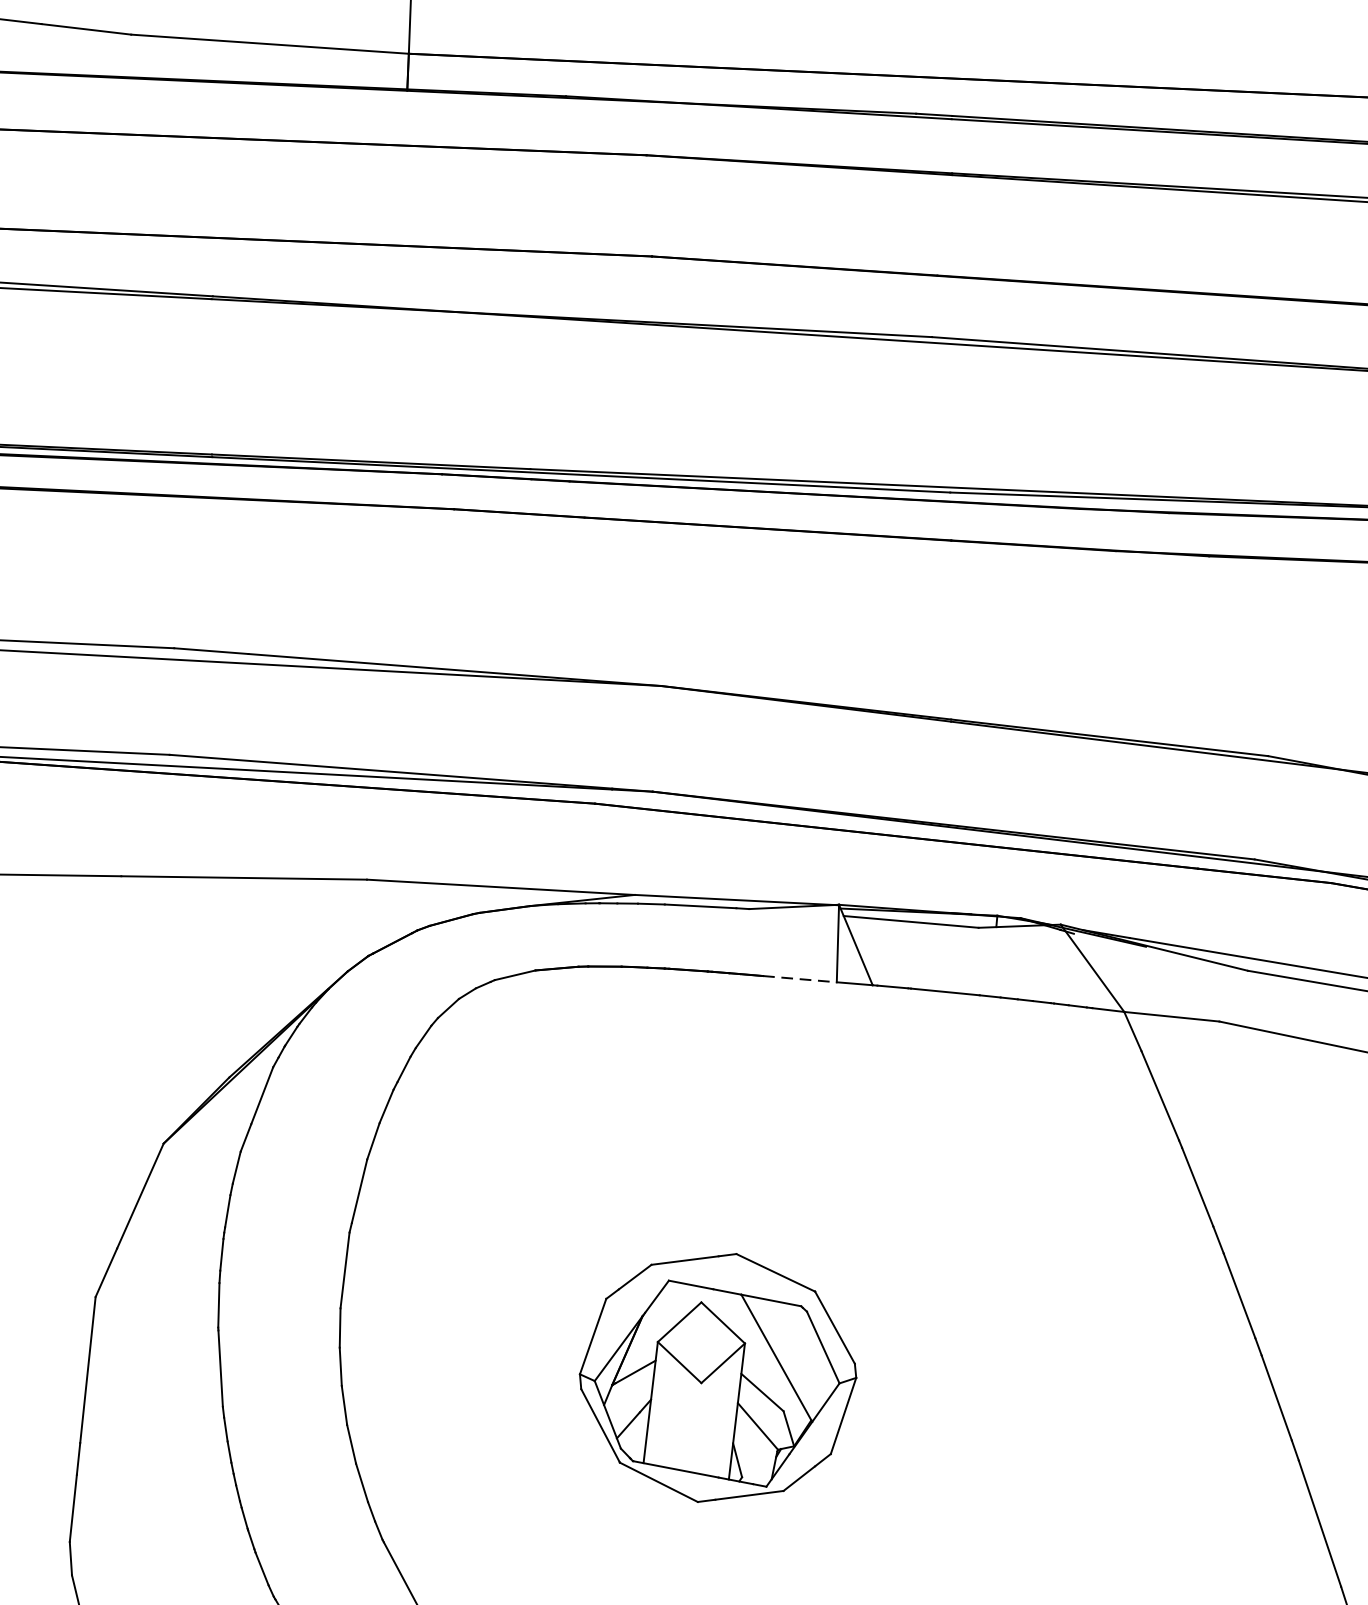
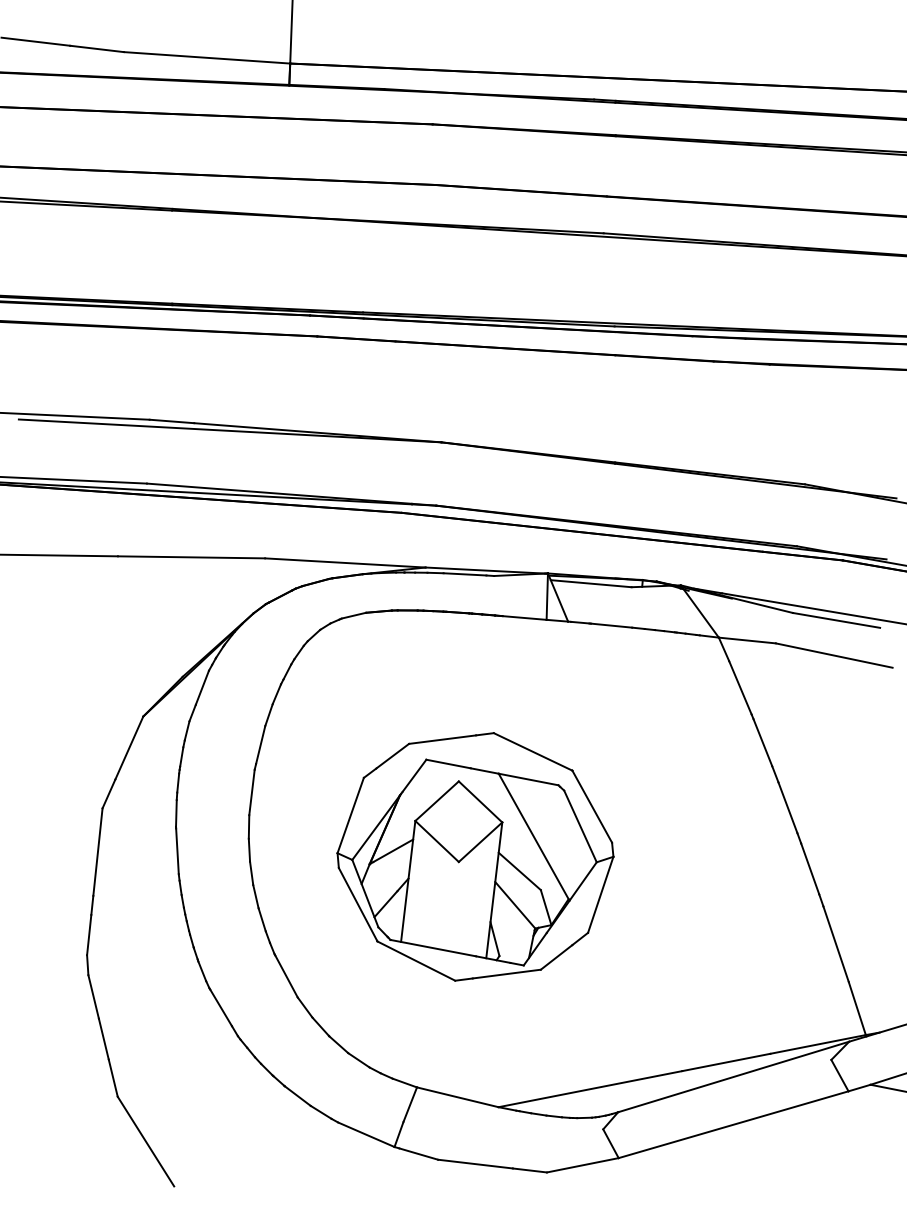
line: (801, 980) -> (525, 618), dashed -> solid
part: (718, 1377) -> (475, 856), size x1.67

